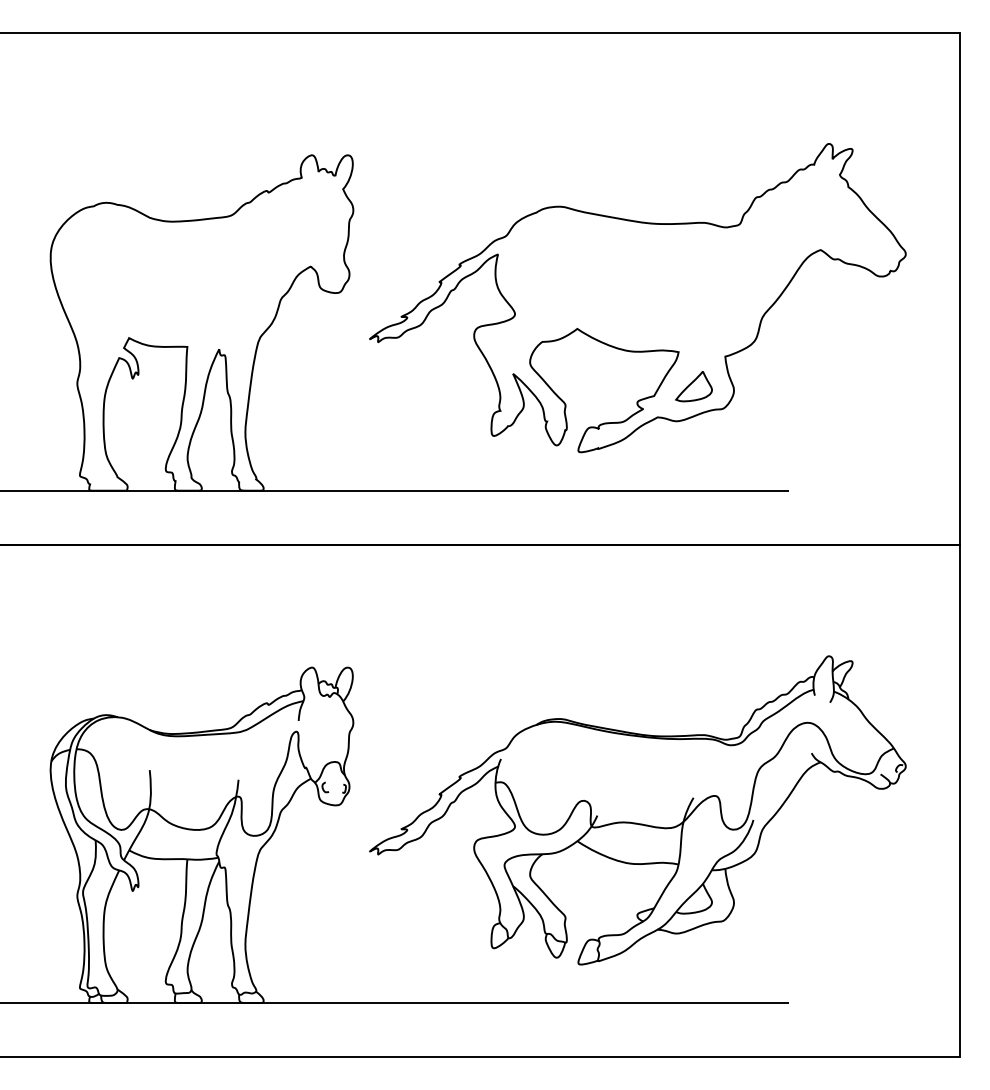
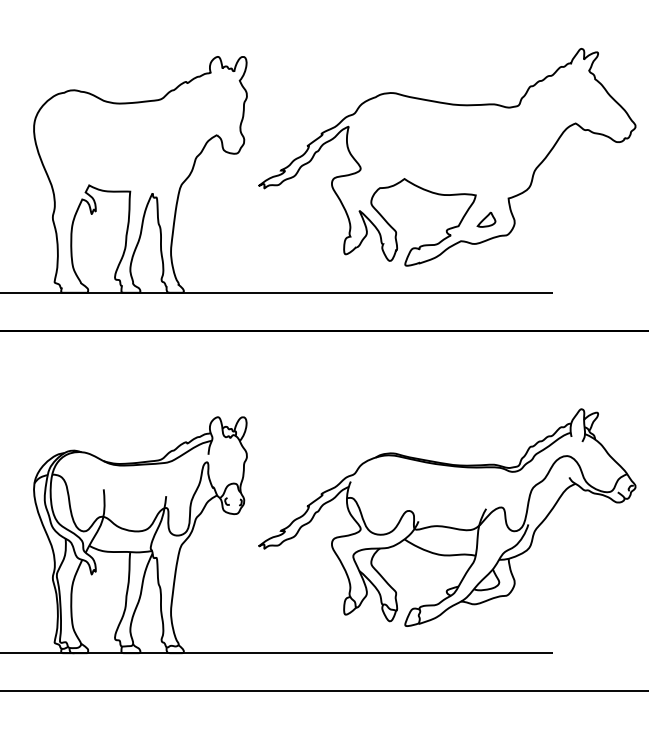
part: (693, 386) -> (486, 219), size x0.7

